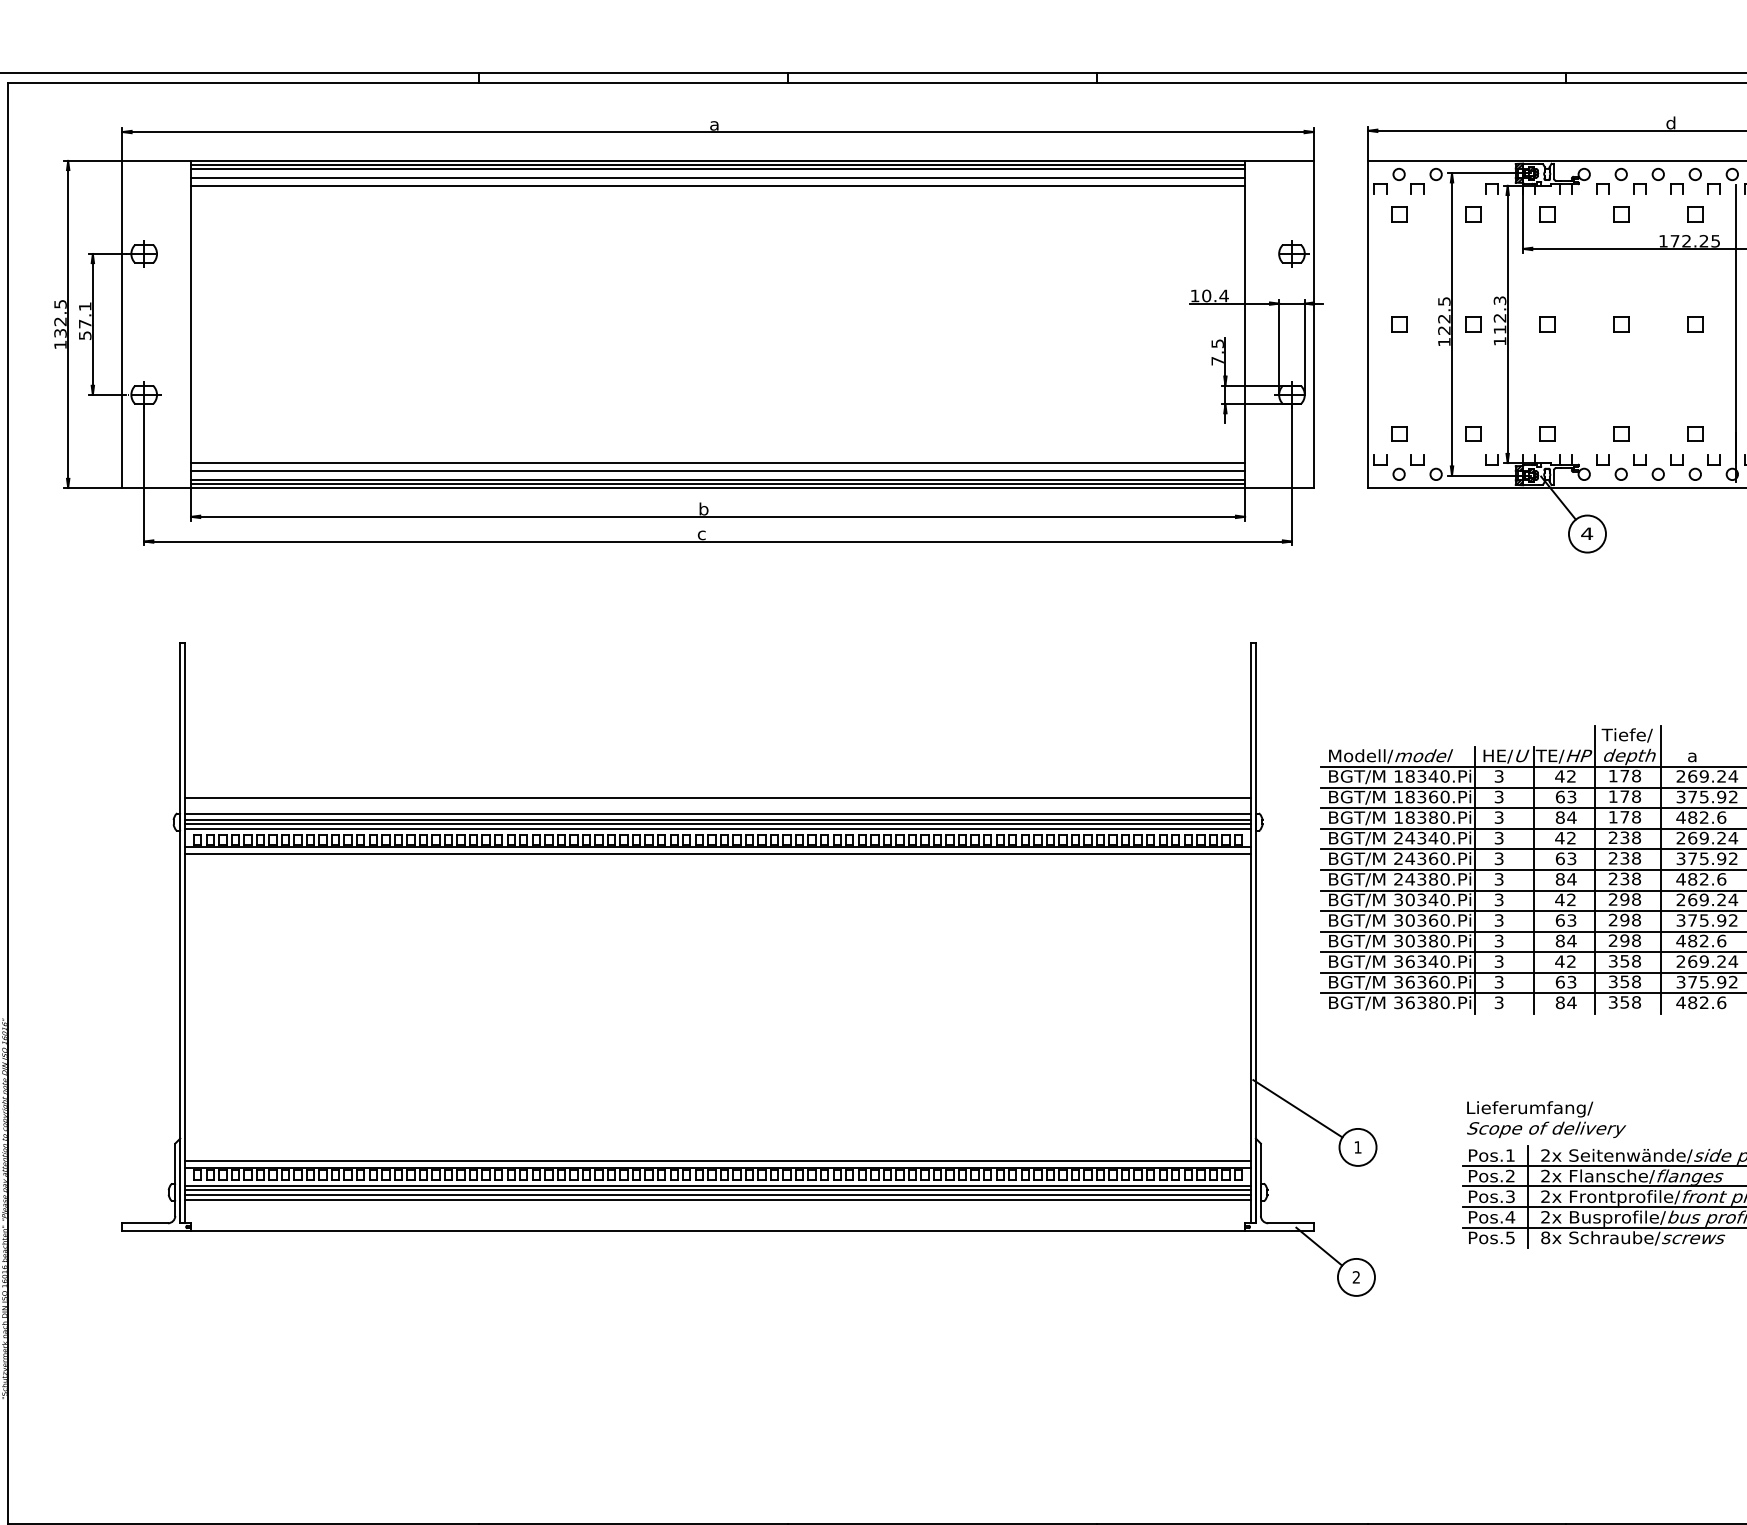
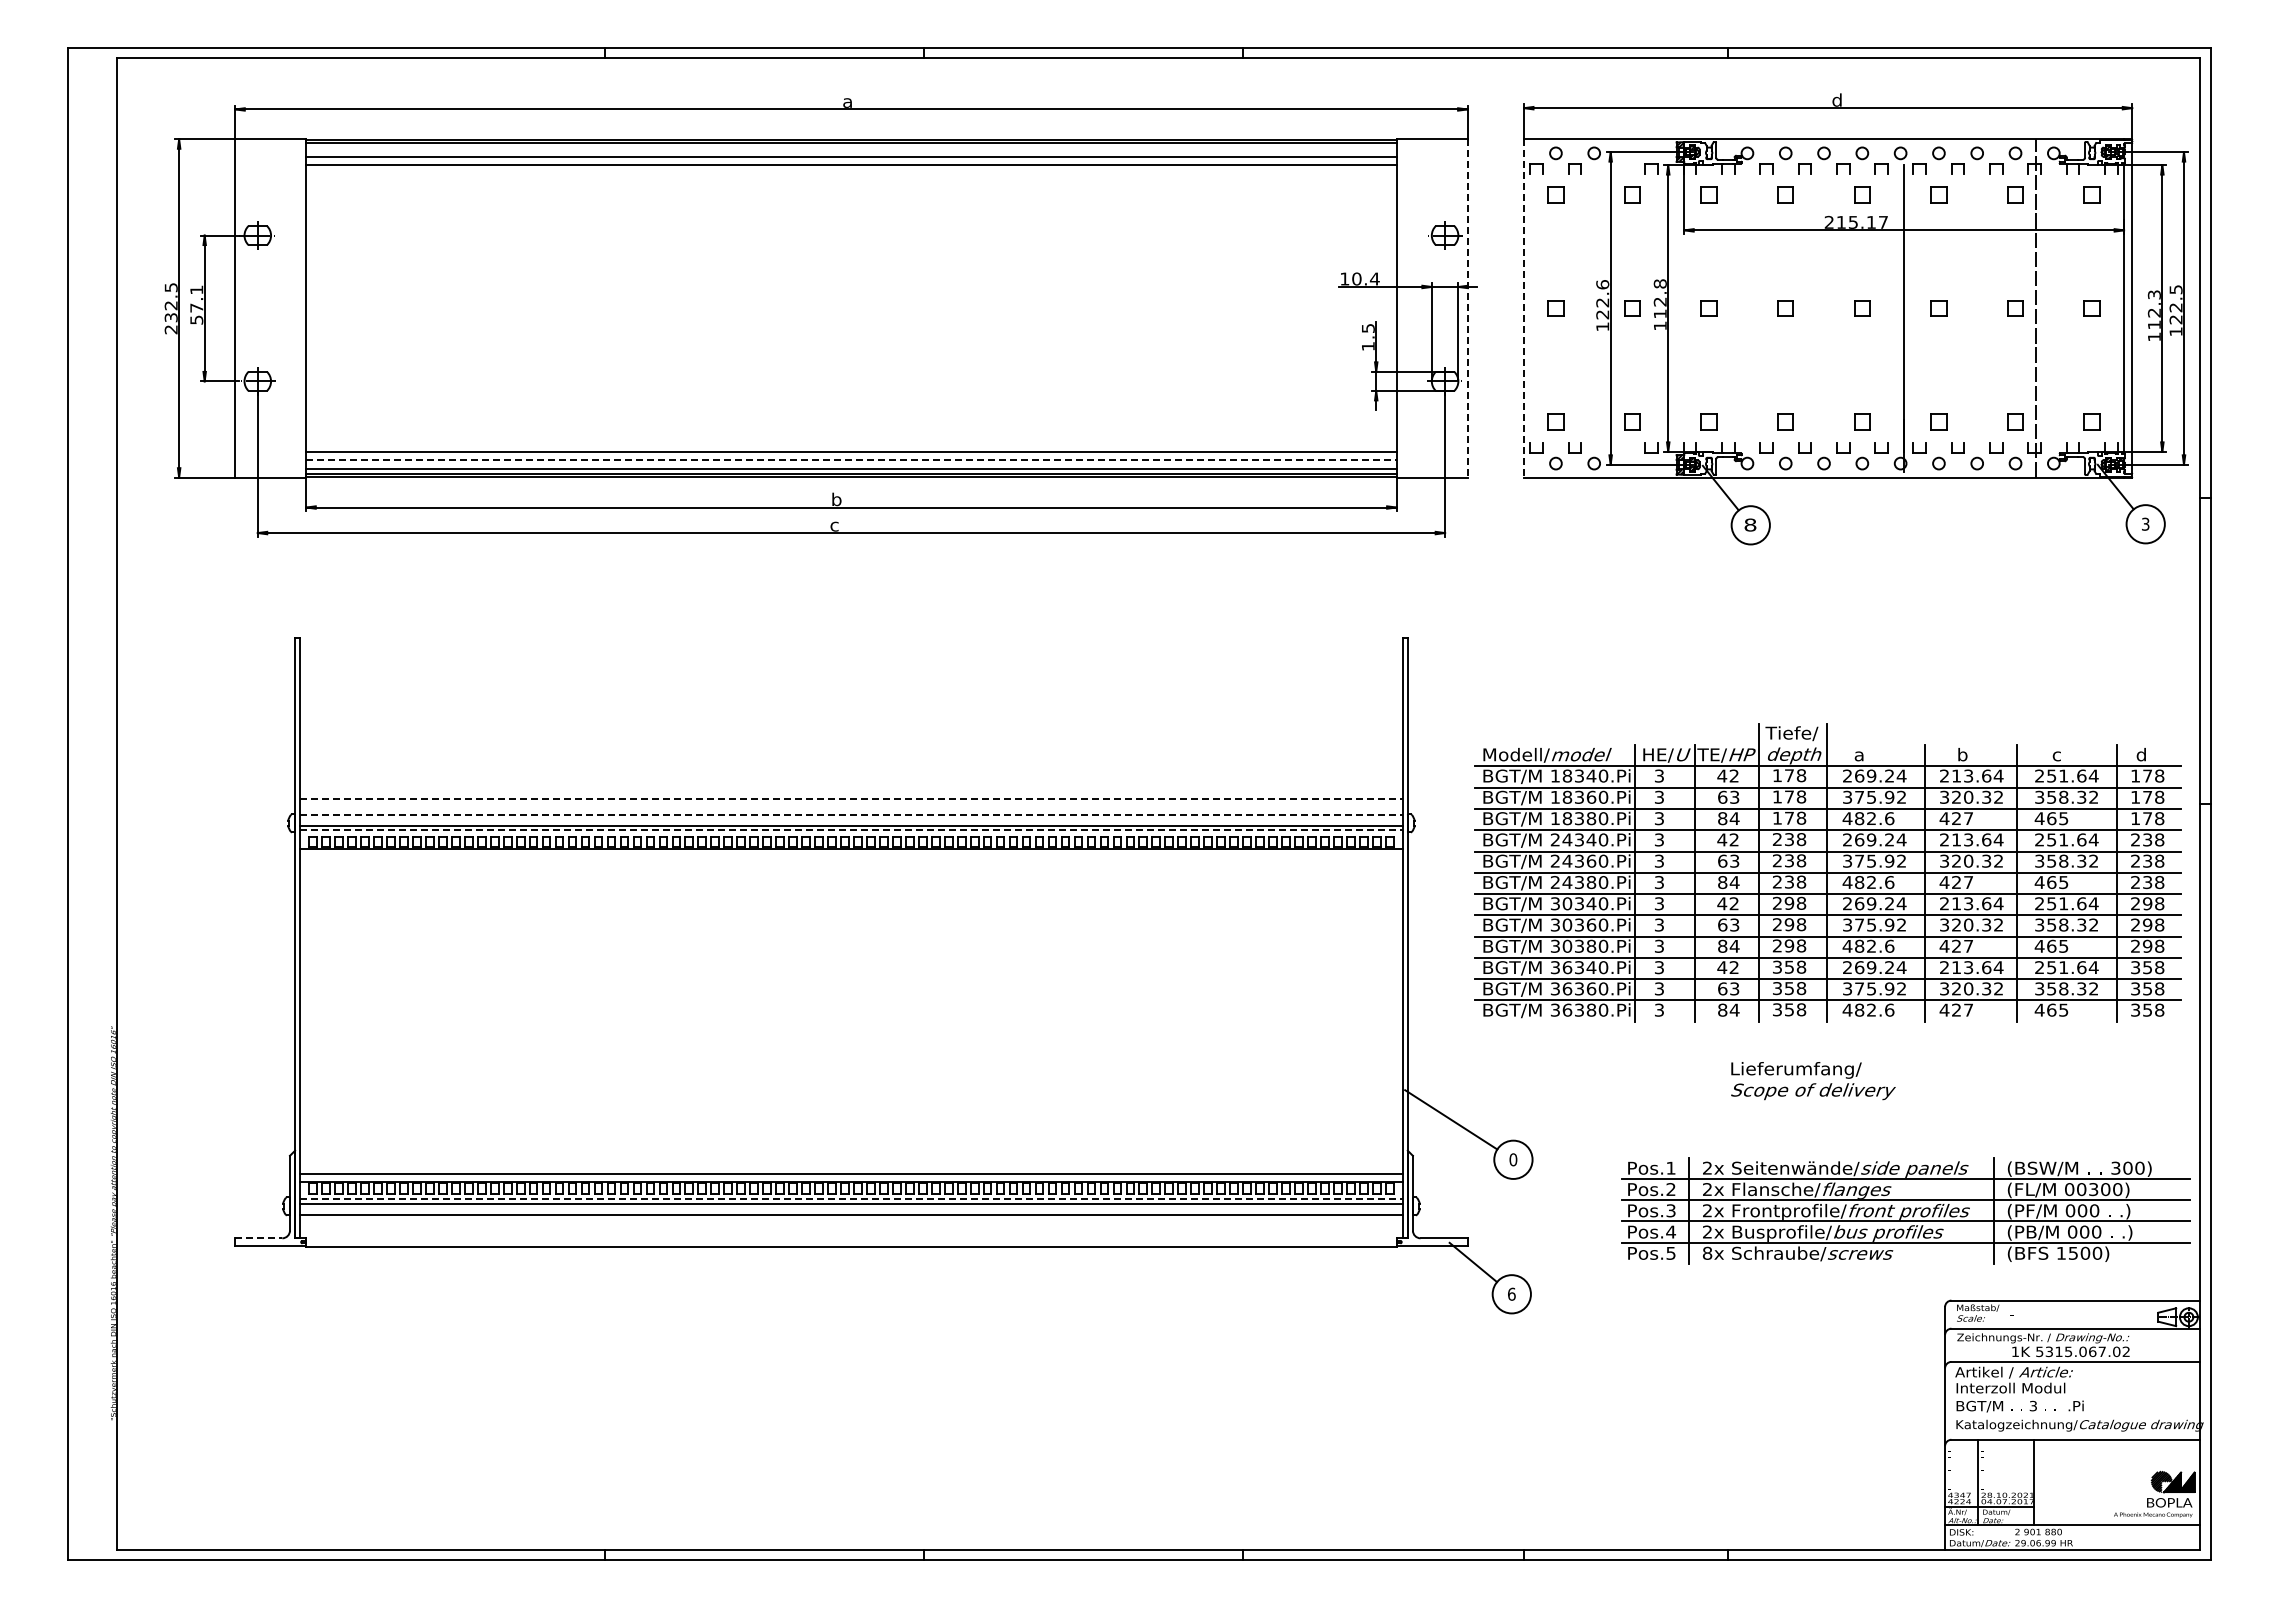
line: (718, 168) -> (851, 147), removed
text: (1688, 240) -> (1855, 221), 172.25 -> 215.17
text: (1499, 300) -> (1659, 283), 112.3 -> 112.8
text: (1444, 301) -> (1602, 284), 122.5 -> 122.6
line: (1313, 324) -> (1467, 308), solid -> dashed
line: (1368, 324) -> (1524, 308), solid -> dashed
text: (59, 344) -> (170, 329), 132.5 -> 232.5
text: (1217, 361) -> (1368, 346), 7.5 -> 1.5
line: (718, 471) -> (851, 460), solid -> dashed
text: (1587, 533) -> (1750, 524), 4 -> 8
line: (718, 798) -> (851, 798), solid -> dashed
line: (718, 814) -> (851, 815), solid -> dashed
line: (718, 820) -> (851, 821), removed
line: (718, 829) -> (851, 830), solid -> dashed
line: (718, 853) -> (851, 855), removed
text: (1546, 1120) -> (1813, 1081), moved
text: (1358, 1147) -> (1513, 1159), 1 -> 0
line: (718, 1185) -> (851, 1199), solid -> dashed
line: (718, 1194) -> (851, 1208), removed
line: (145, 1223) -> (259, 1238), solid -> dashed
text: (1356, 1276) -> (1511, 1293), 2 -> 6

